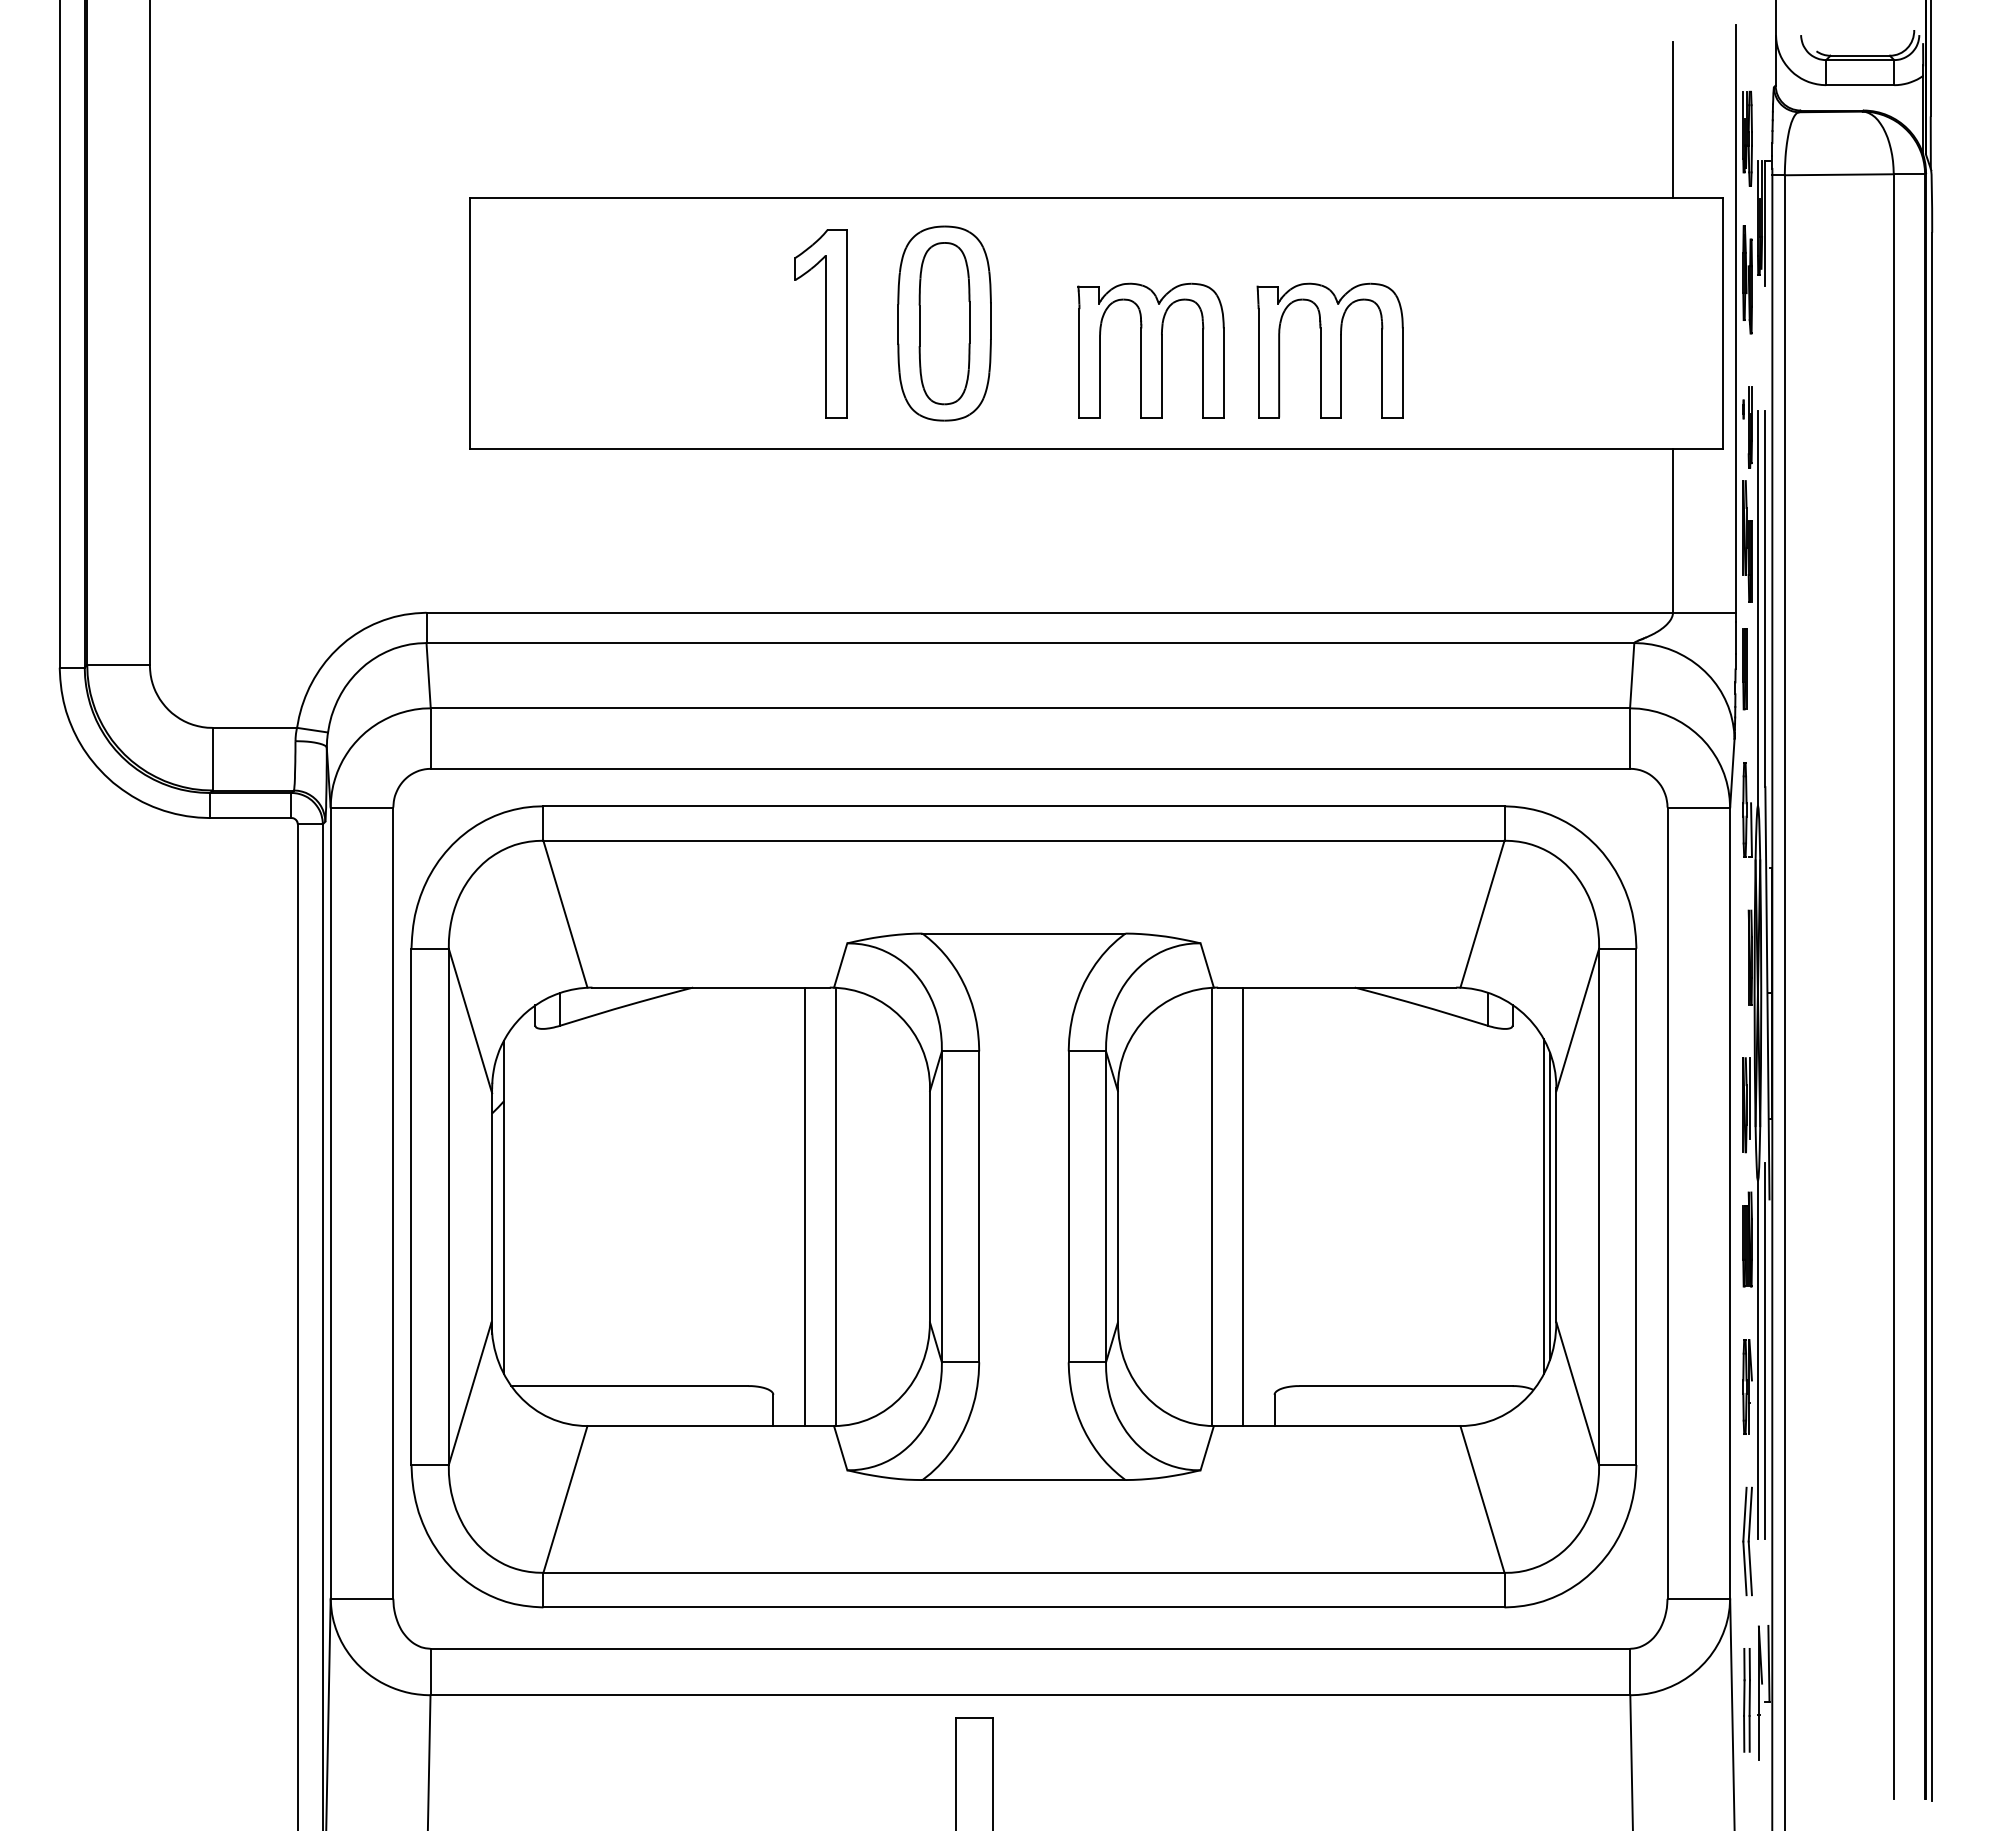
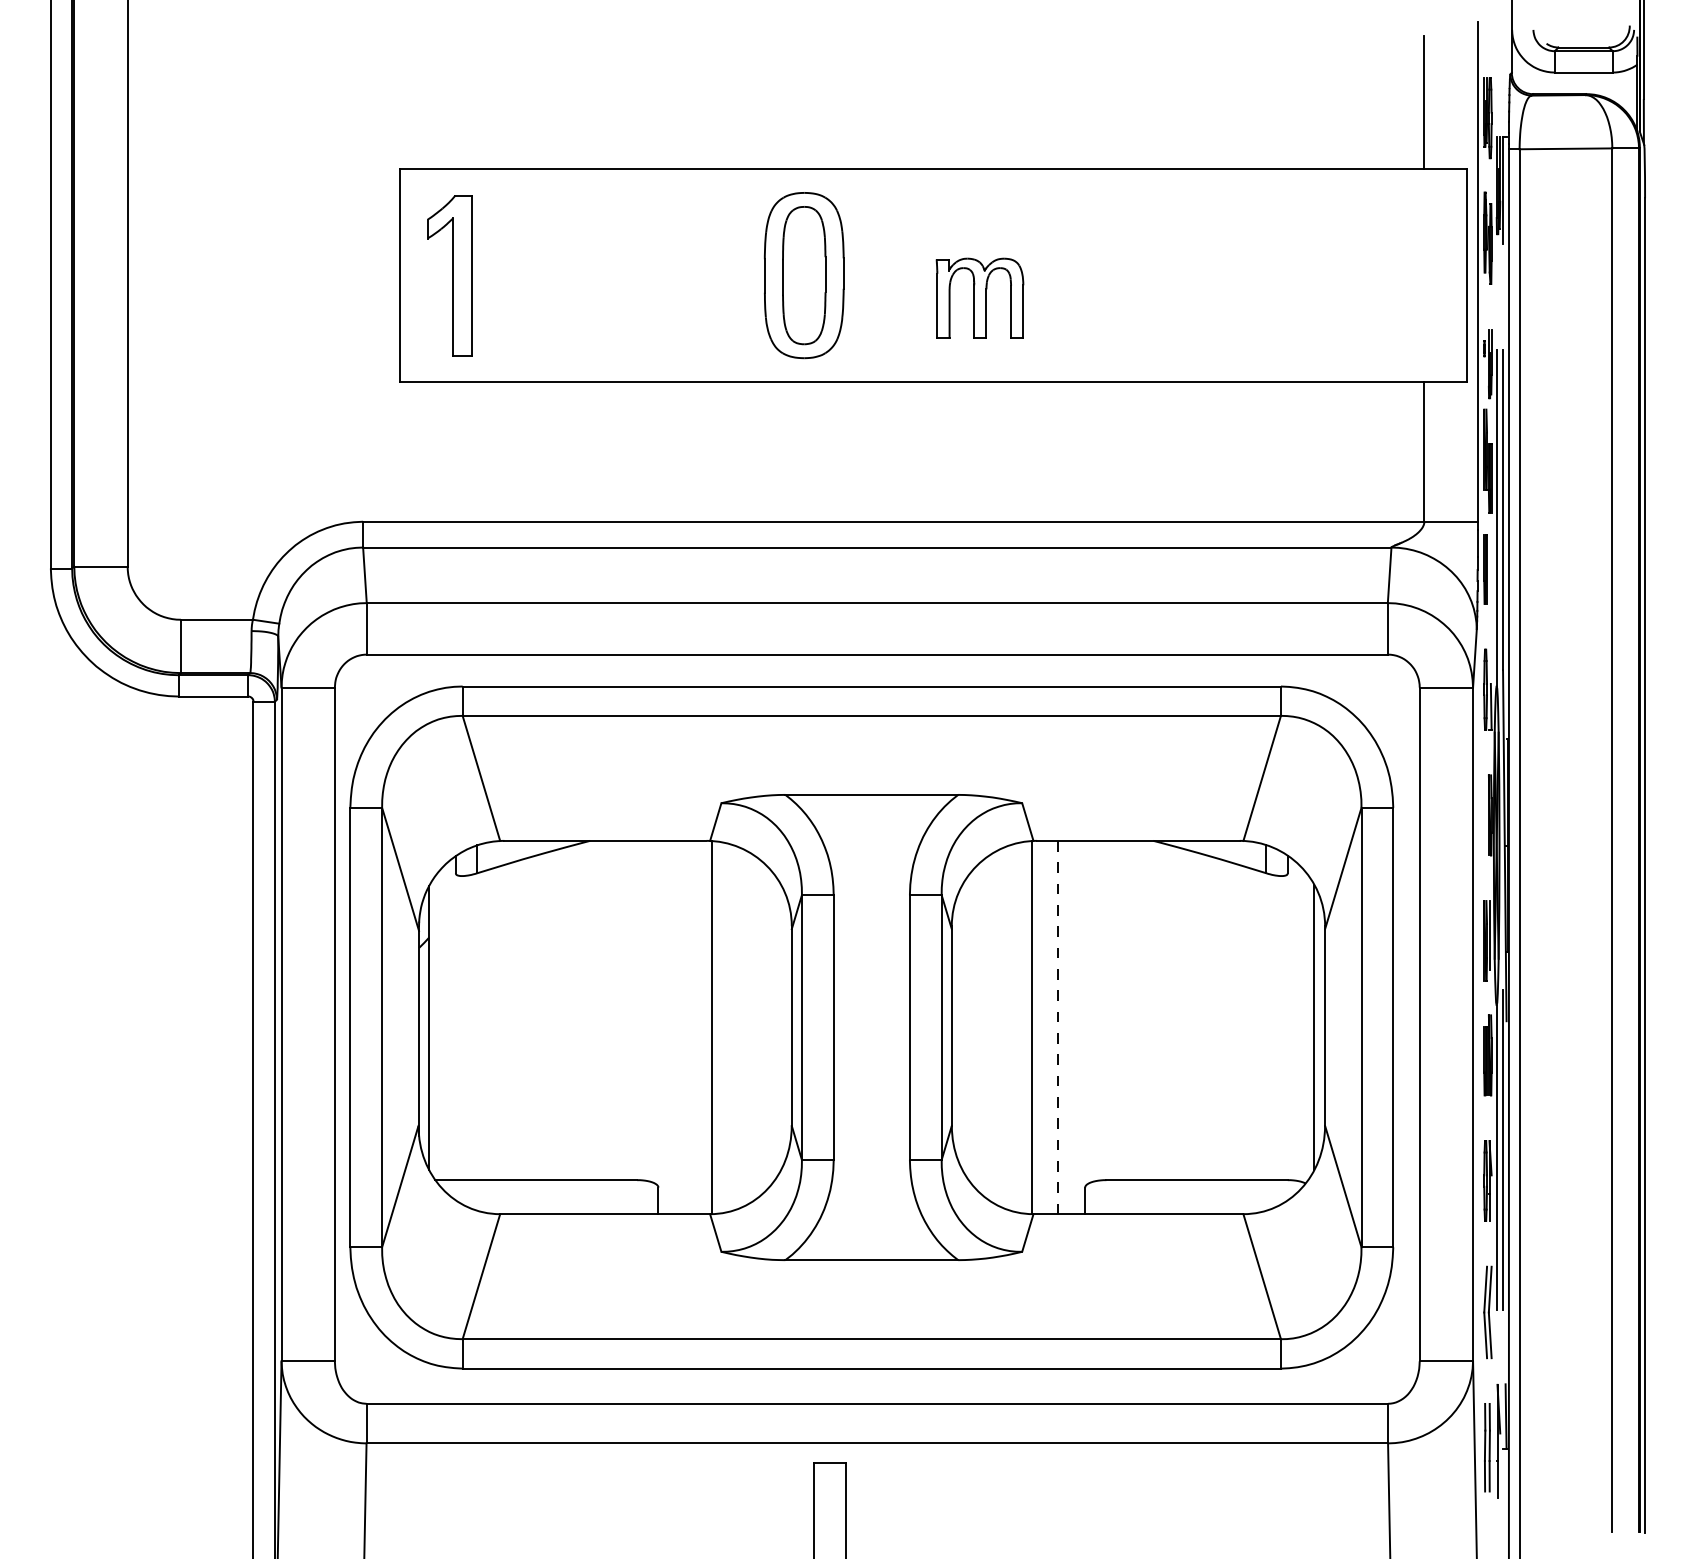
part: (820, 323) -> (449, 275), moved
part: (1150, 350) -> (979, 298), size x0.7
part: (1329, 350) -> (1131, 298), removed
line: (804, 1206) -> (684, 1027), removed
line: (1550, 1206) -> (1320, 1027), removed
line: (1243, 1207) -> (1058, 1028), solid -> dashed

